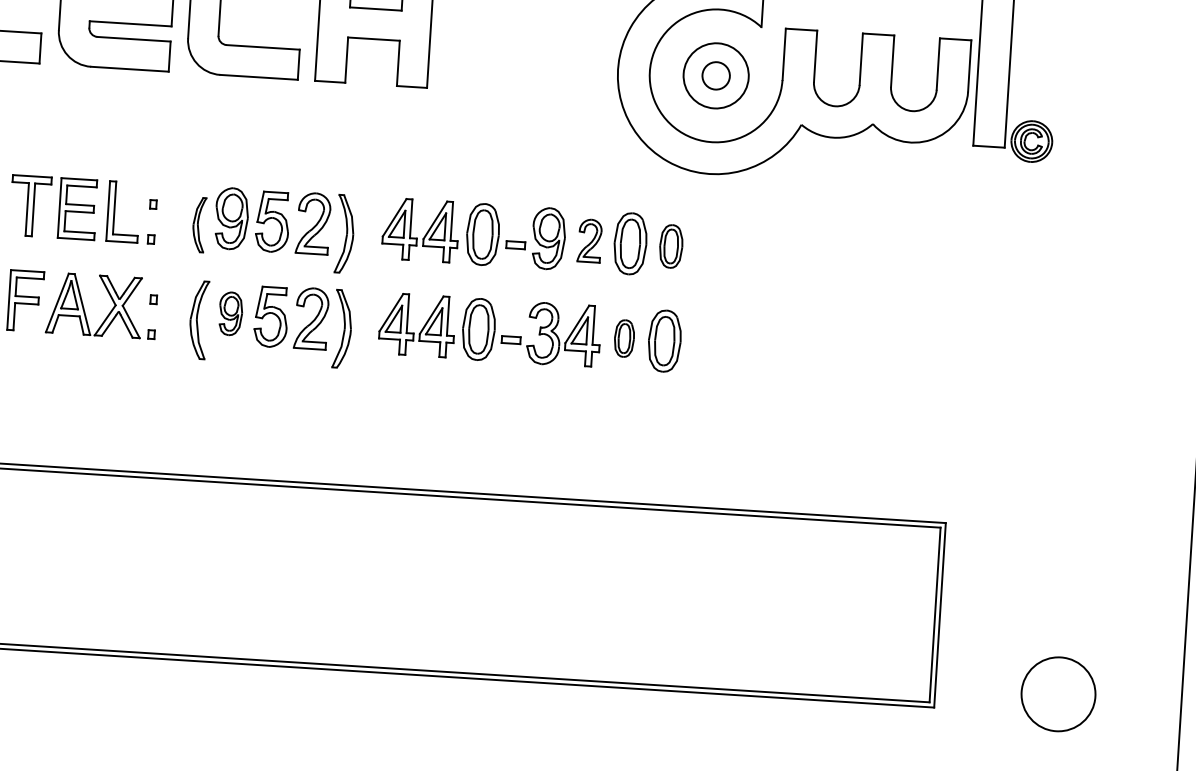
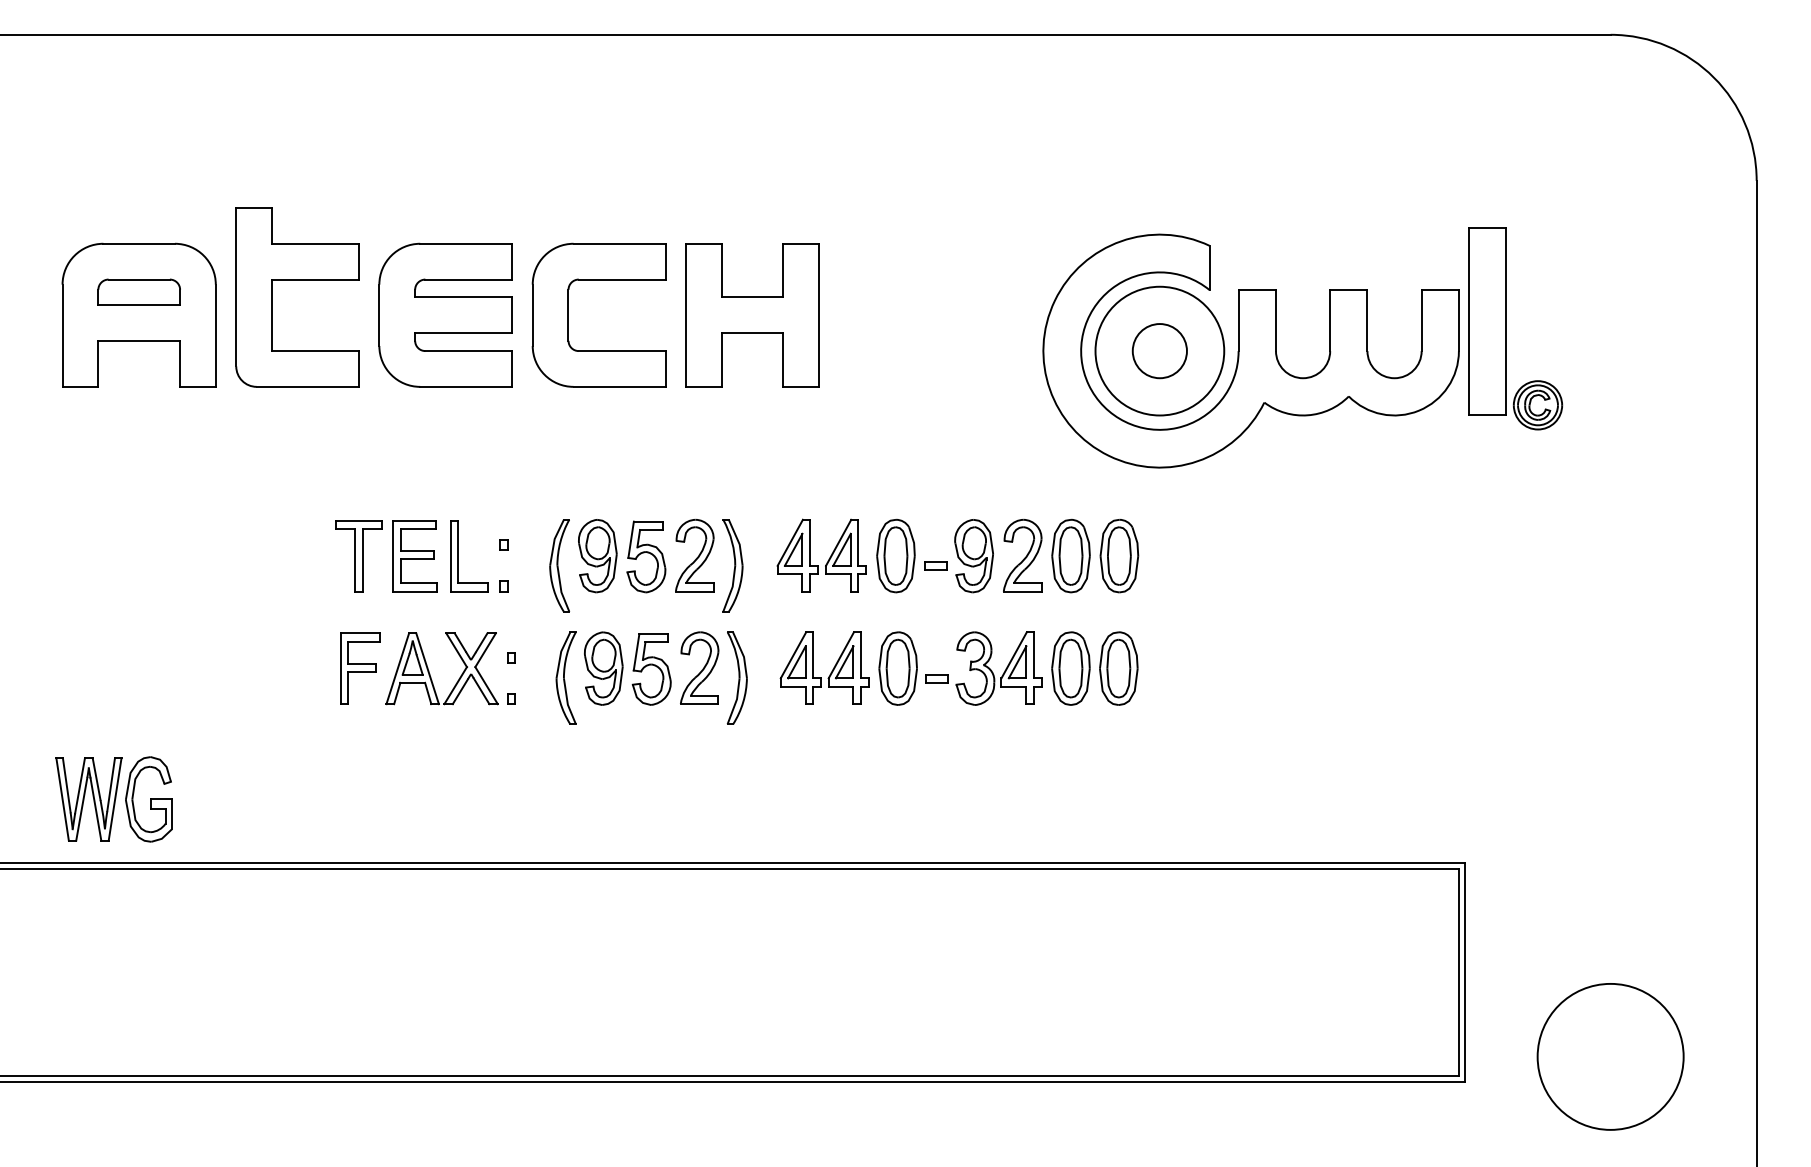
circle: (715, 75) -> (1159, 350), size x1.67
circle: (715, 76) -> (1159, 351), size x1.67
part: (199, 224) -> (559, 565), size x1.43
part: (589, 240) -> (1022, 555), size x1.43
part: (671, 246) -> (1119, 556), size x1.43
part: (230, 313) -> (603, 668), size x1.43
part: (624, 338) -> (1070, 668), size x1.67
circle: (1058, 694) -> (1610, 1056), size x1.67

